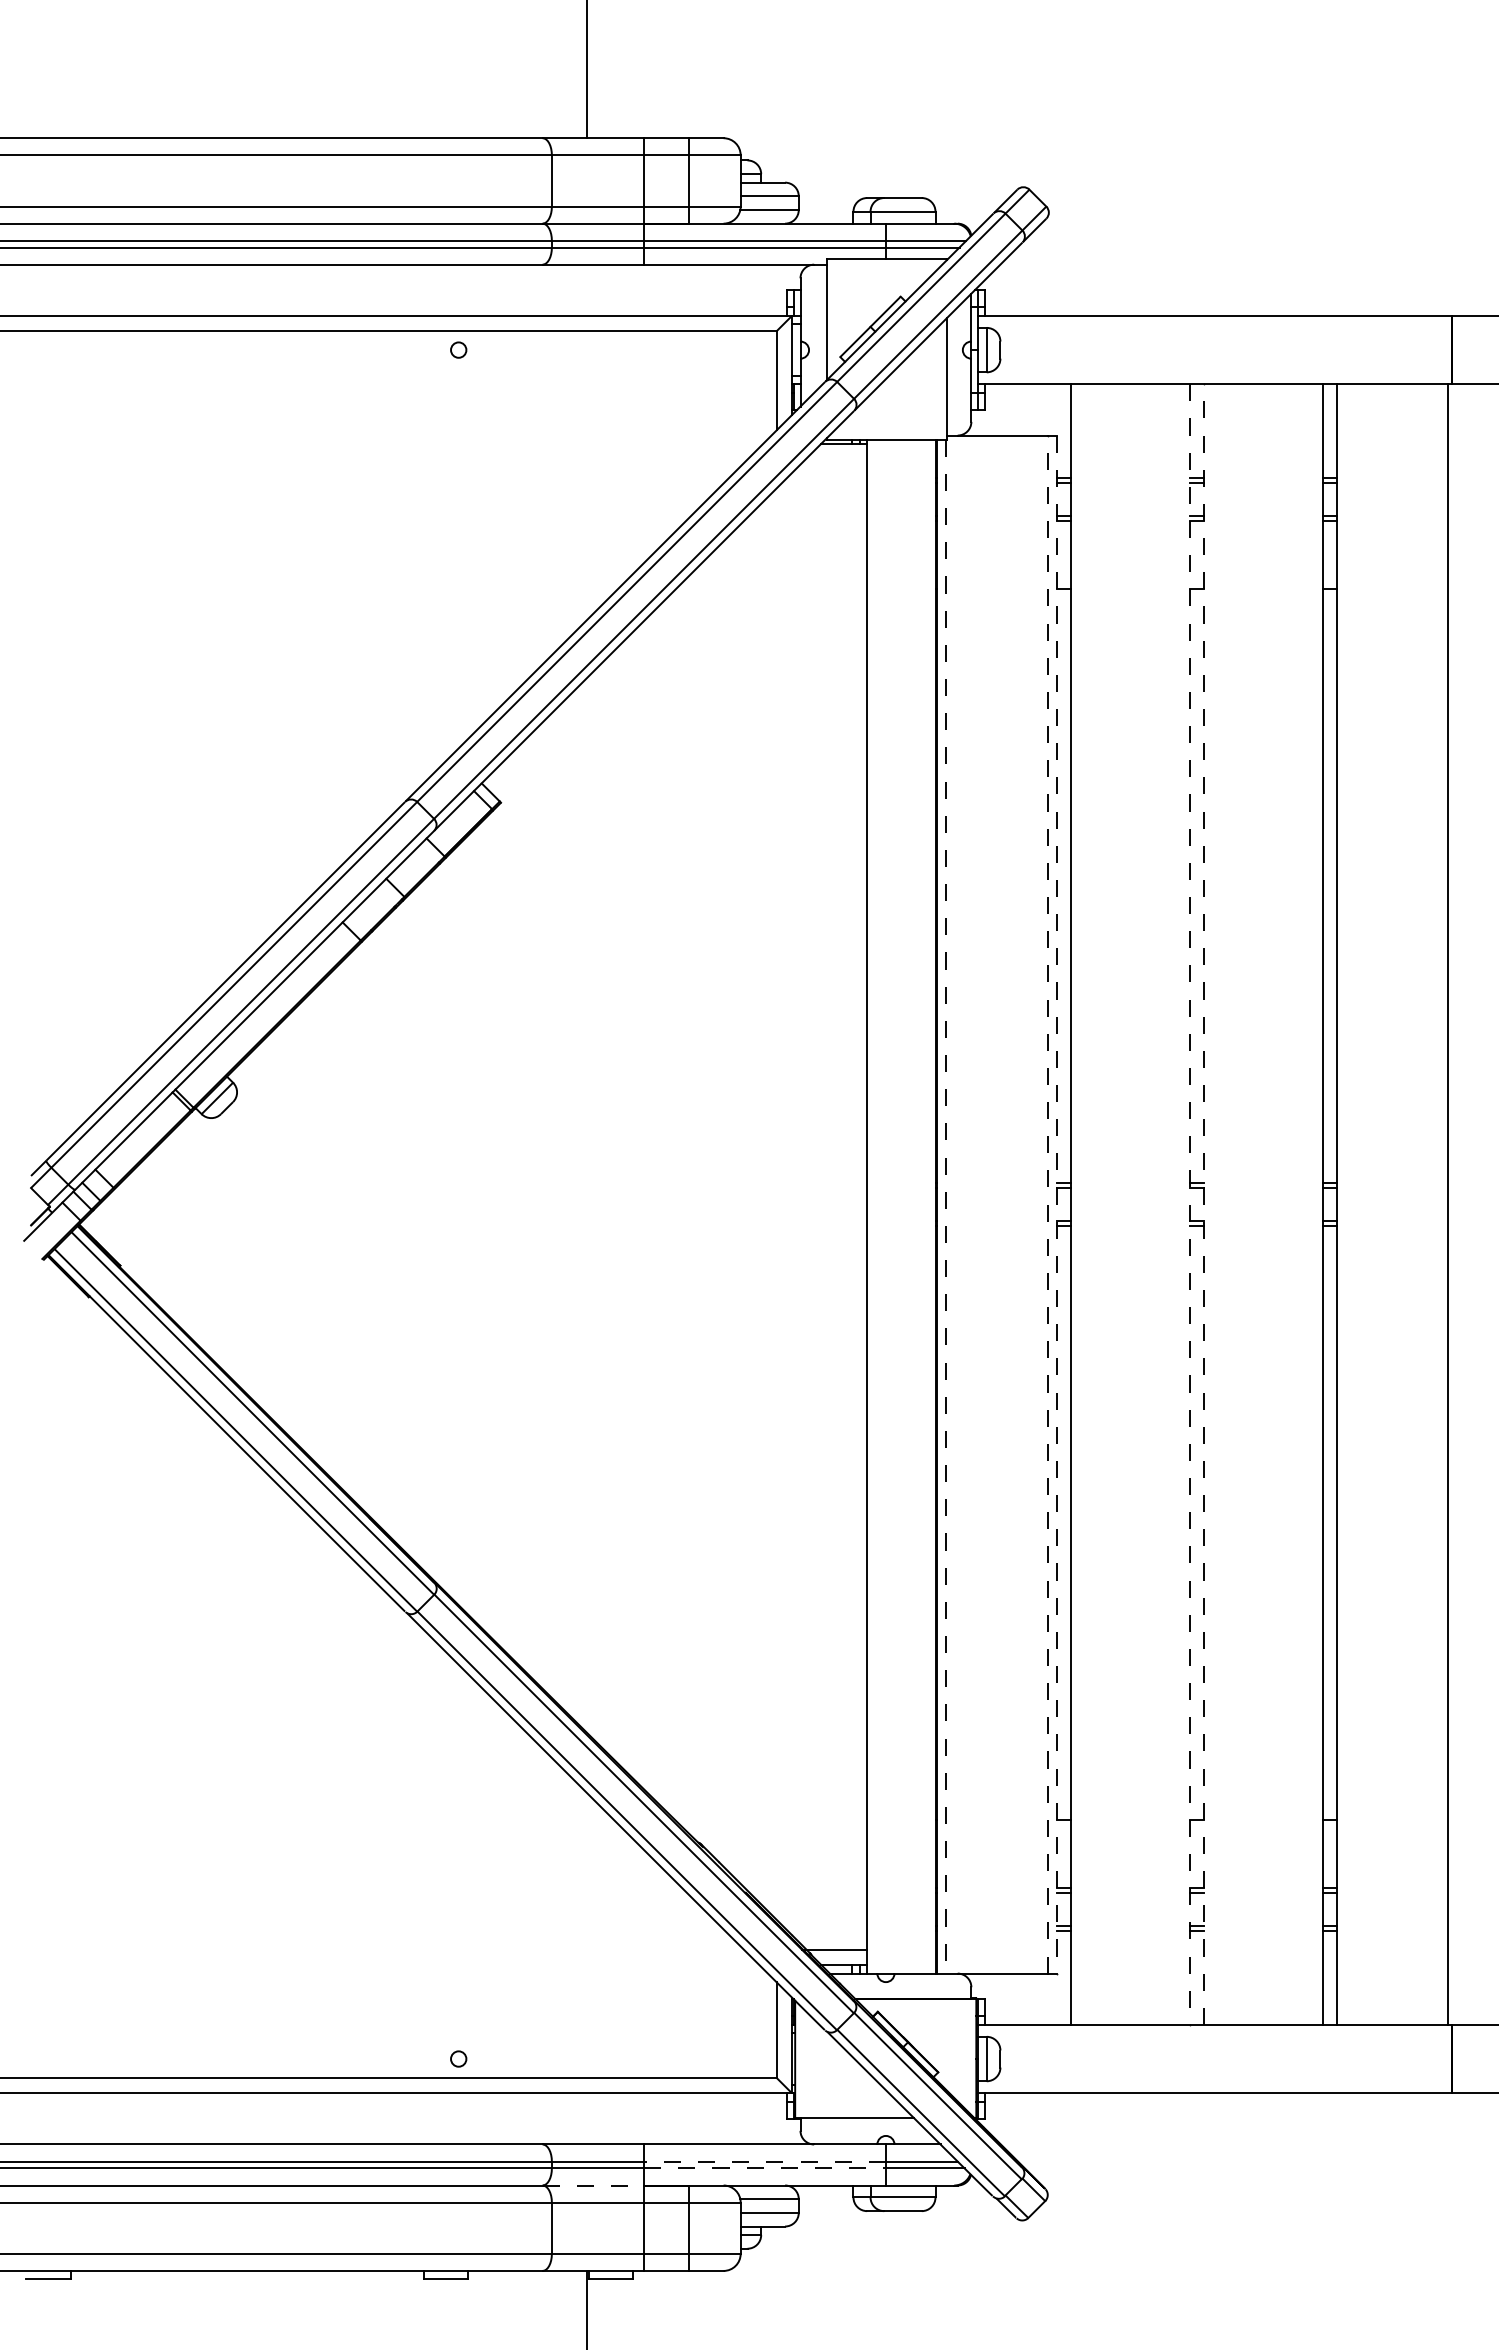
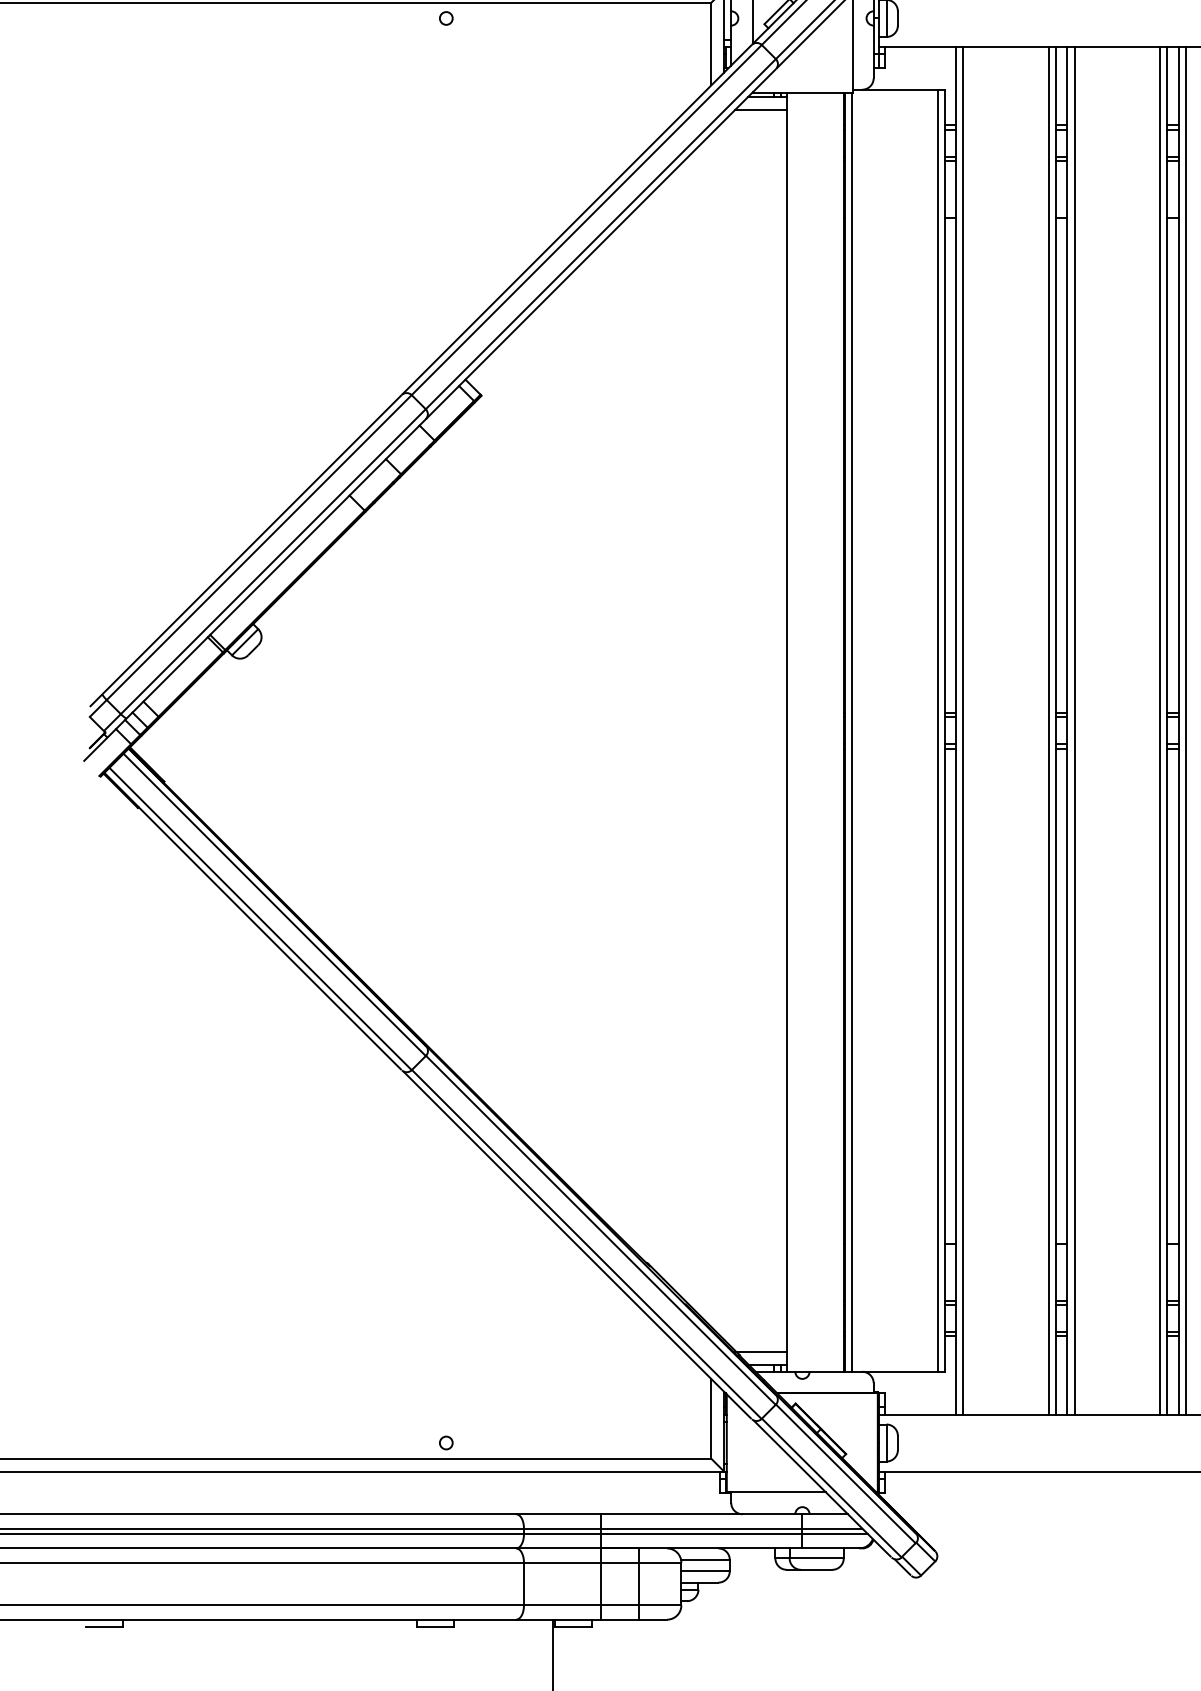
line: (836, 459) -> (761, 109), added
line: (1048, 1204) -> (937, 730), dashed -> solid
line: (1079, 1204) -> (963, 730), added
line: (1181, 1204) -> (1048, 730), added
line: (1203, 1204) -> (1067, 730), dashed -> solid
line: (1212, 1204) -> (1074, 730), added
line: (1314, 1204) -> (1159, 730), added
line: (1345, 1204) -> (1185, 730), added
line: (1056, 1205) -> (944, 731), dashed -> solid
line: (1190, 1205) -> (1056, 731), dashed -> solid
line: (945, 1206) -> (852, 732), dashed -> solid
line: (765, 2161) -> (702, 1528), dashed -> solid
line: (765, 2168) -> (702, 1534), dashed -> solid
line: (593, 2185) -> (558, 1548), dashed -> solid

